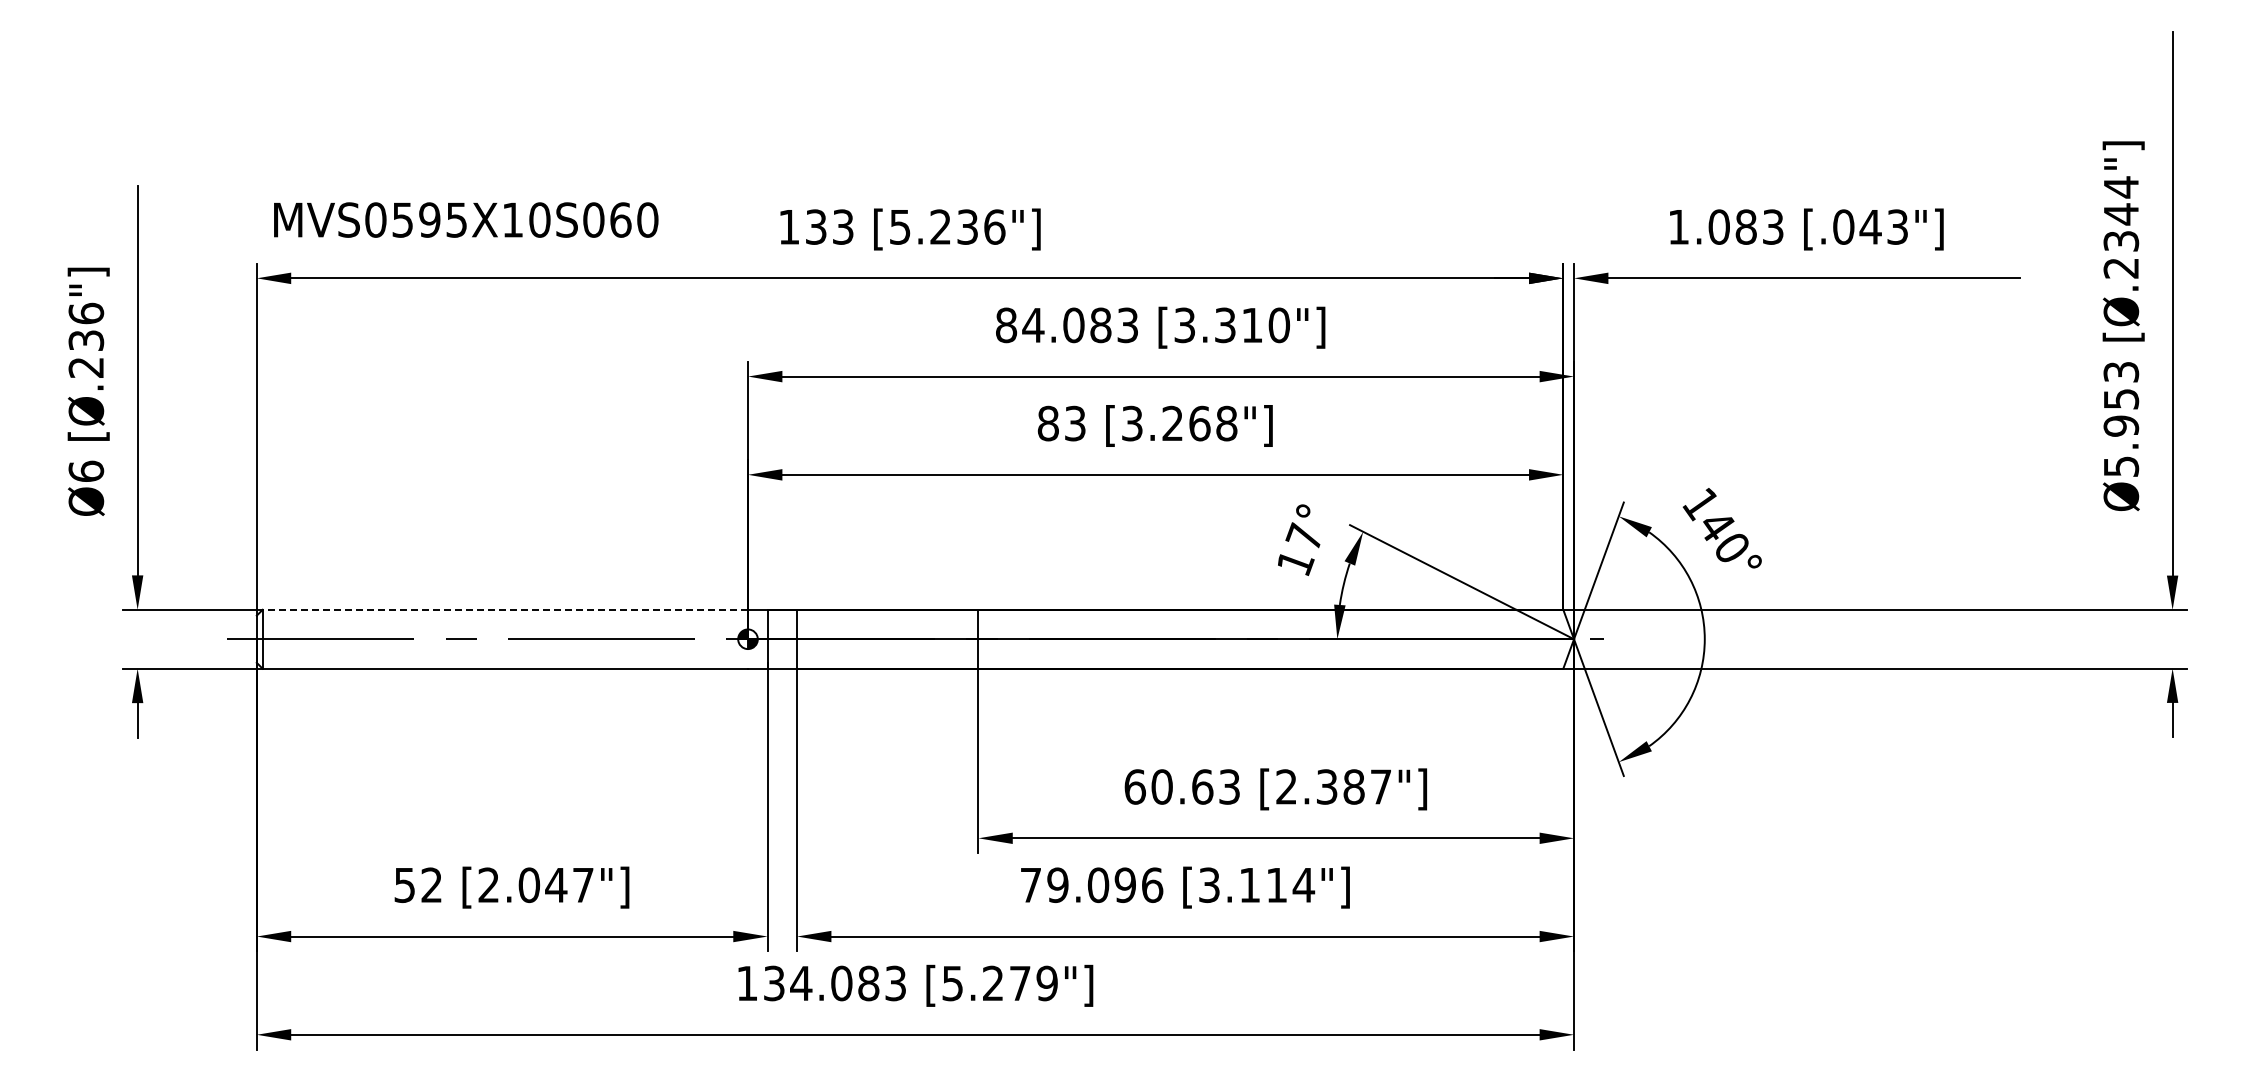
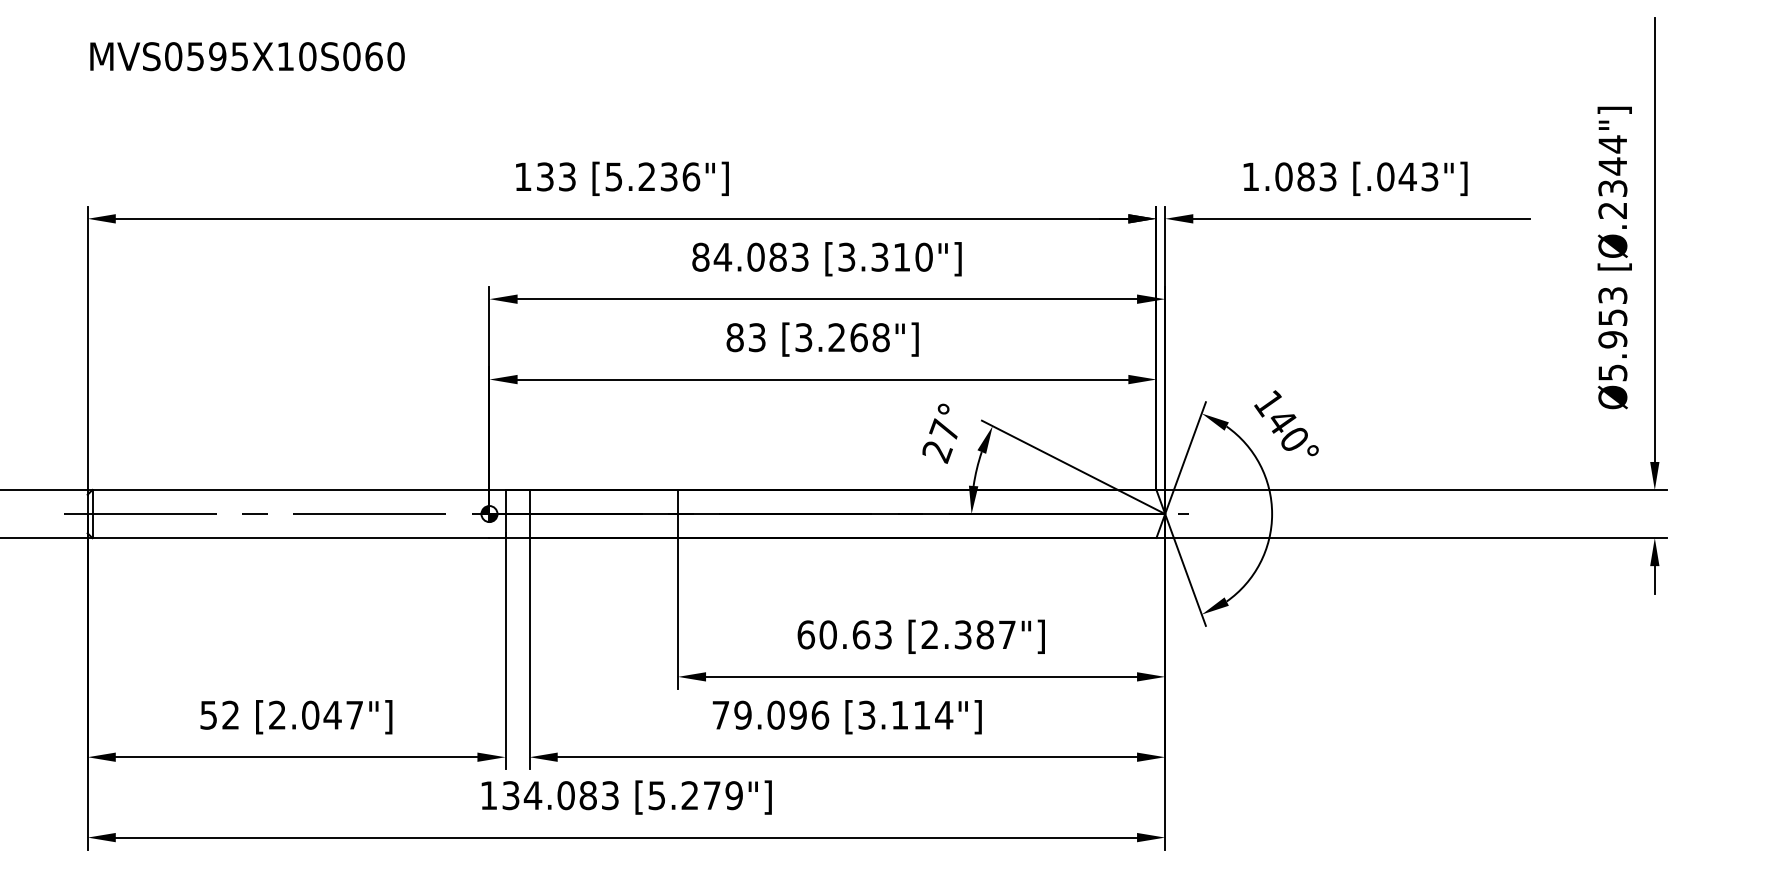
text: (466, 219) -> (247, 56), moved
text: (1295, 563) -> (937, 452), 17° -> 27°
line: (505, 609) -> (291, 489), dashed -> solid

